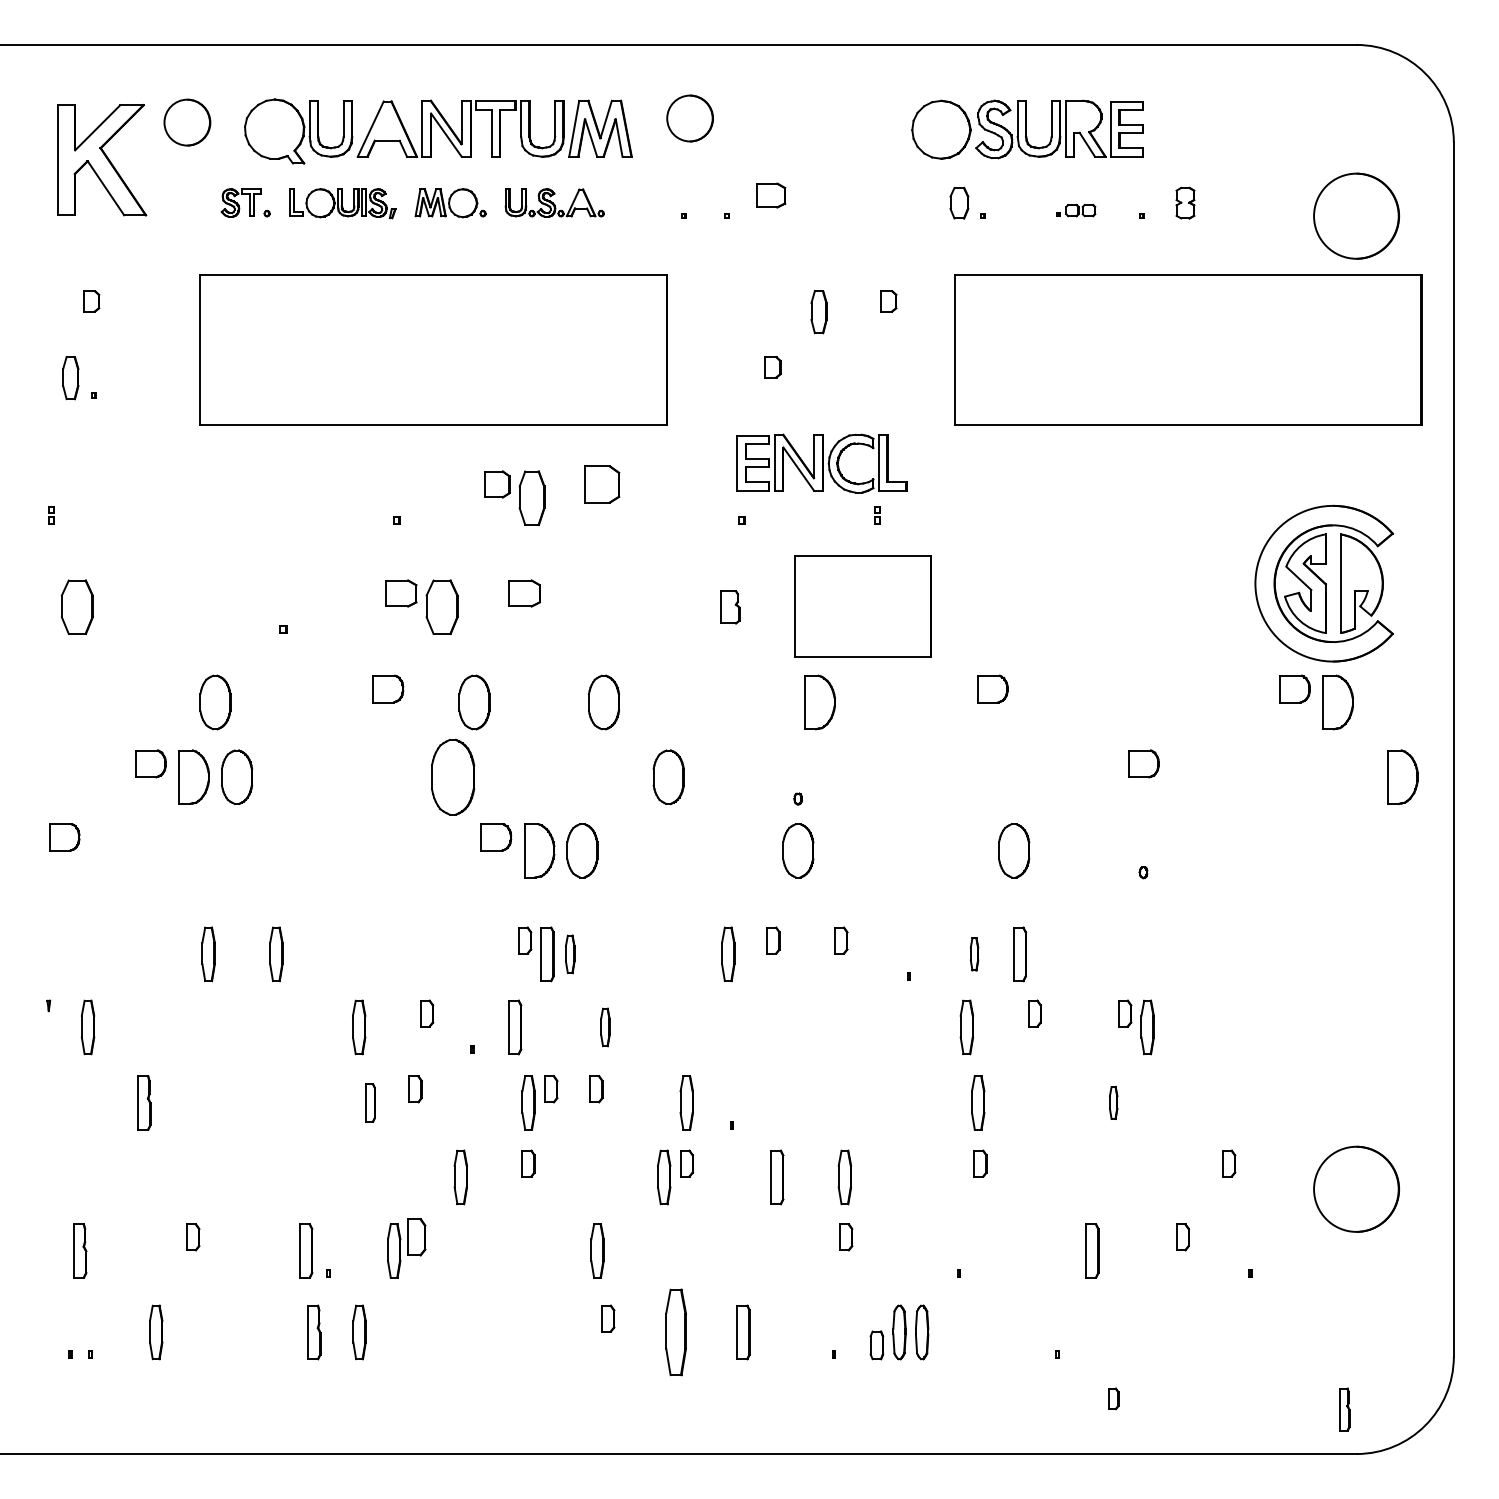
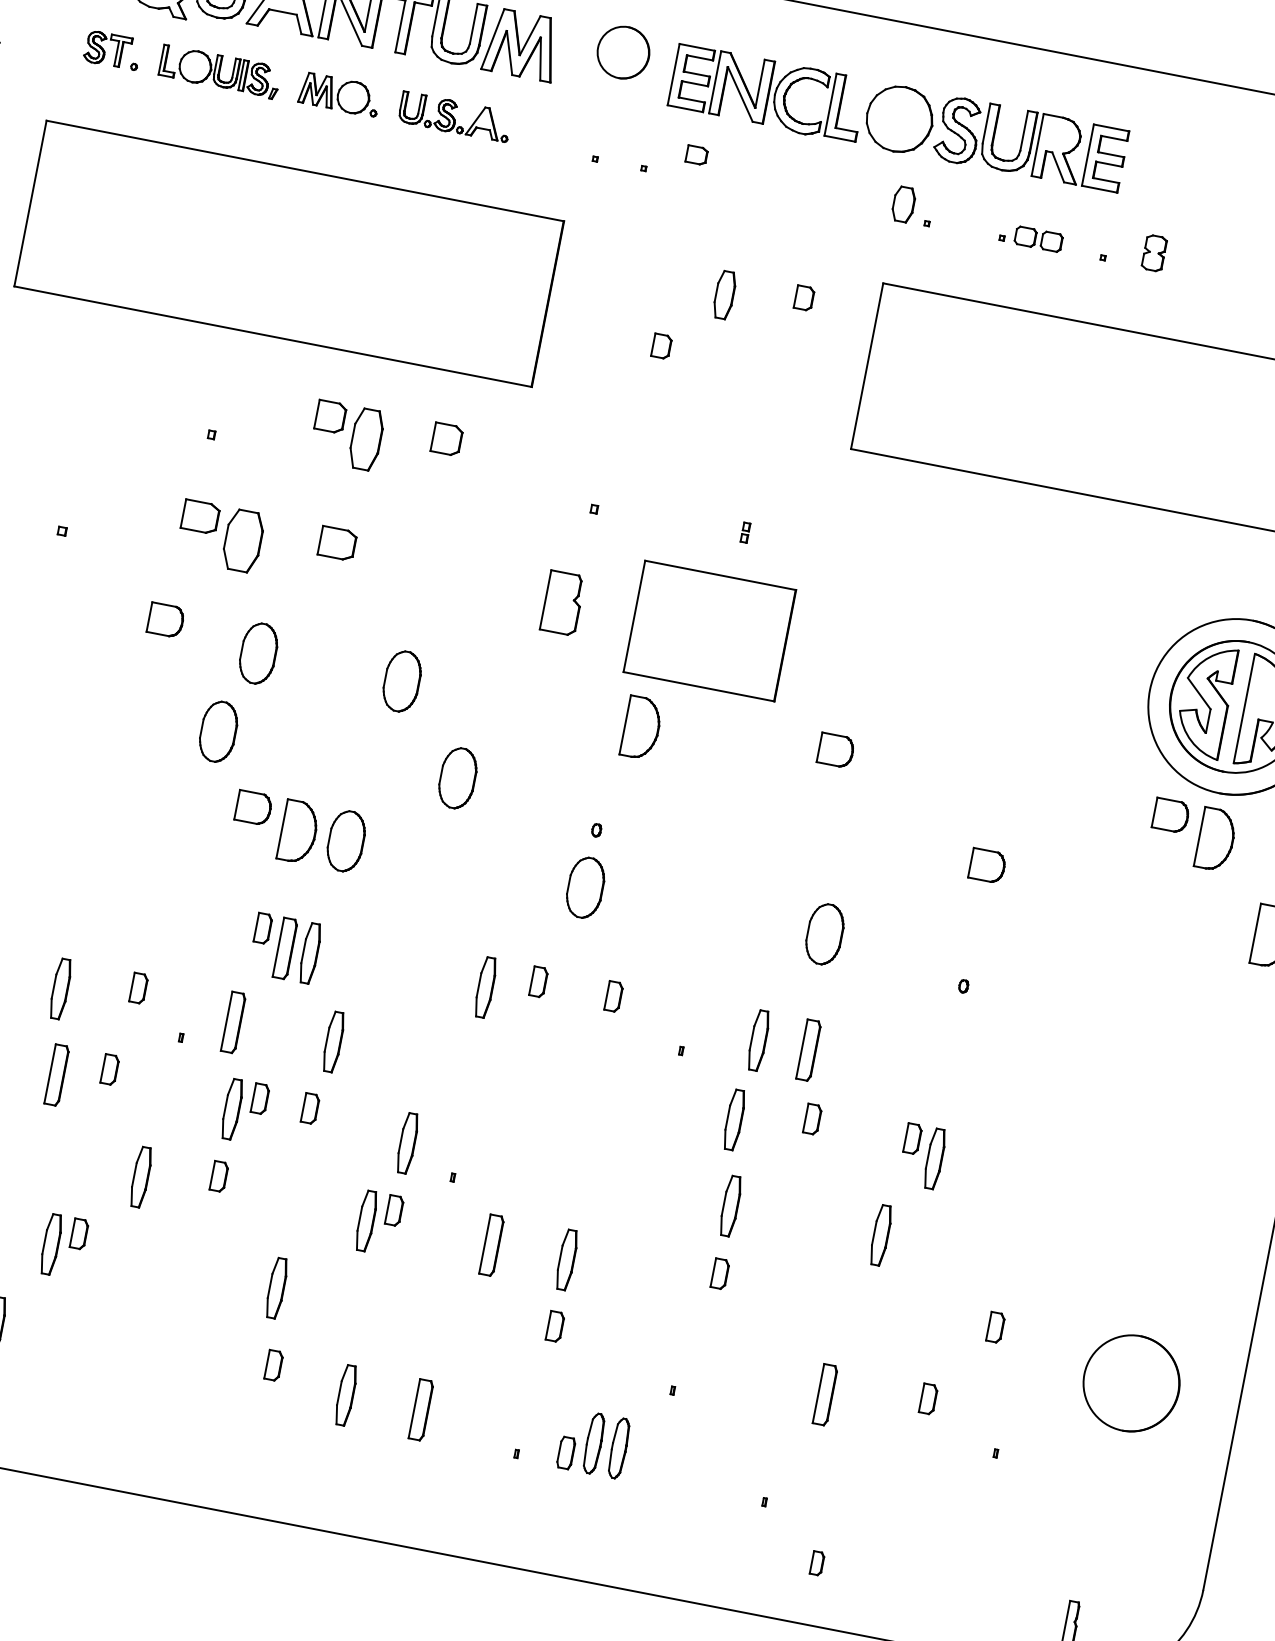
part: (771, 194) -> (697, 154), size x0.62
part: (1076, 210) -> (1032, 237), size x1.43
part: (821, 463) -> (766, 93), moved
part: (602, 484) -> (447, 439), size x0.71
part: (730, 607) -> (562, 603), size x1.67
part: (452, 776) -> (218, 730), size x0.71
part: (570, 954) -> (310, 953), size x1.43
part: (974, 954) -> (758, 1040), size x1.67
part: (605, 1027) -> (333, 1042), size x1.43
part: (370, 1102) -> (57, 1074), size x1.43
part: (1113, 1102) -> (880, 1234), size x1.67
part: (416, 1237) -> (78, 1234), size x0.71
part: (675, 1332) -> (345, 1395), size x0.62

